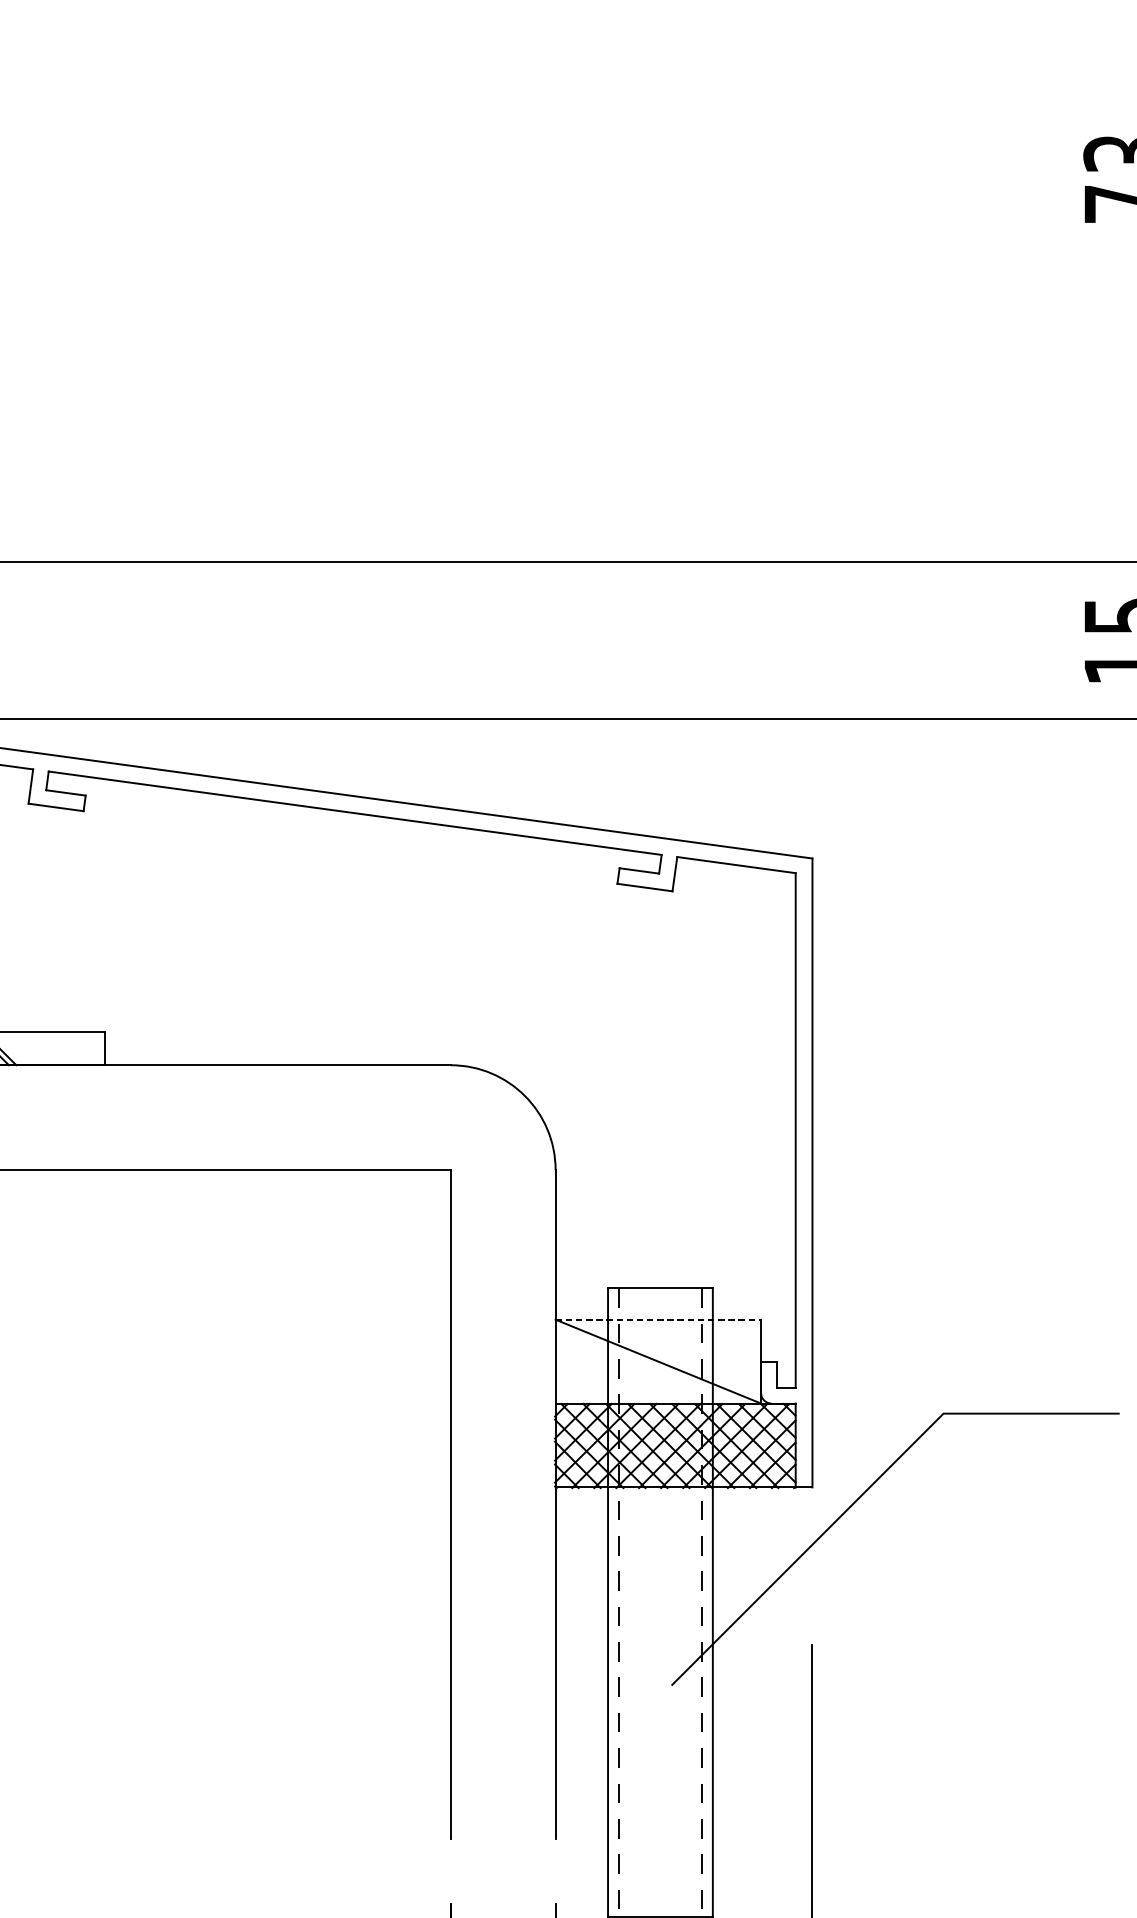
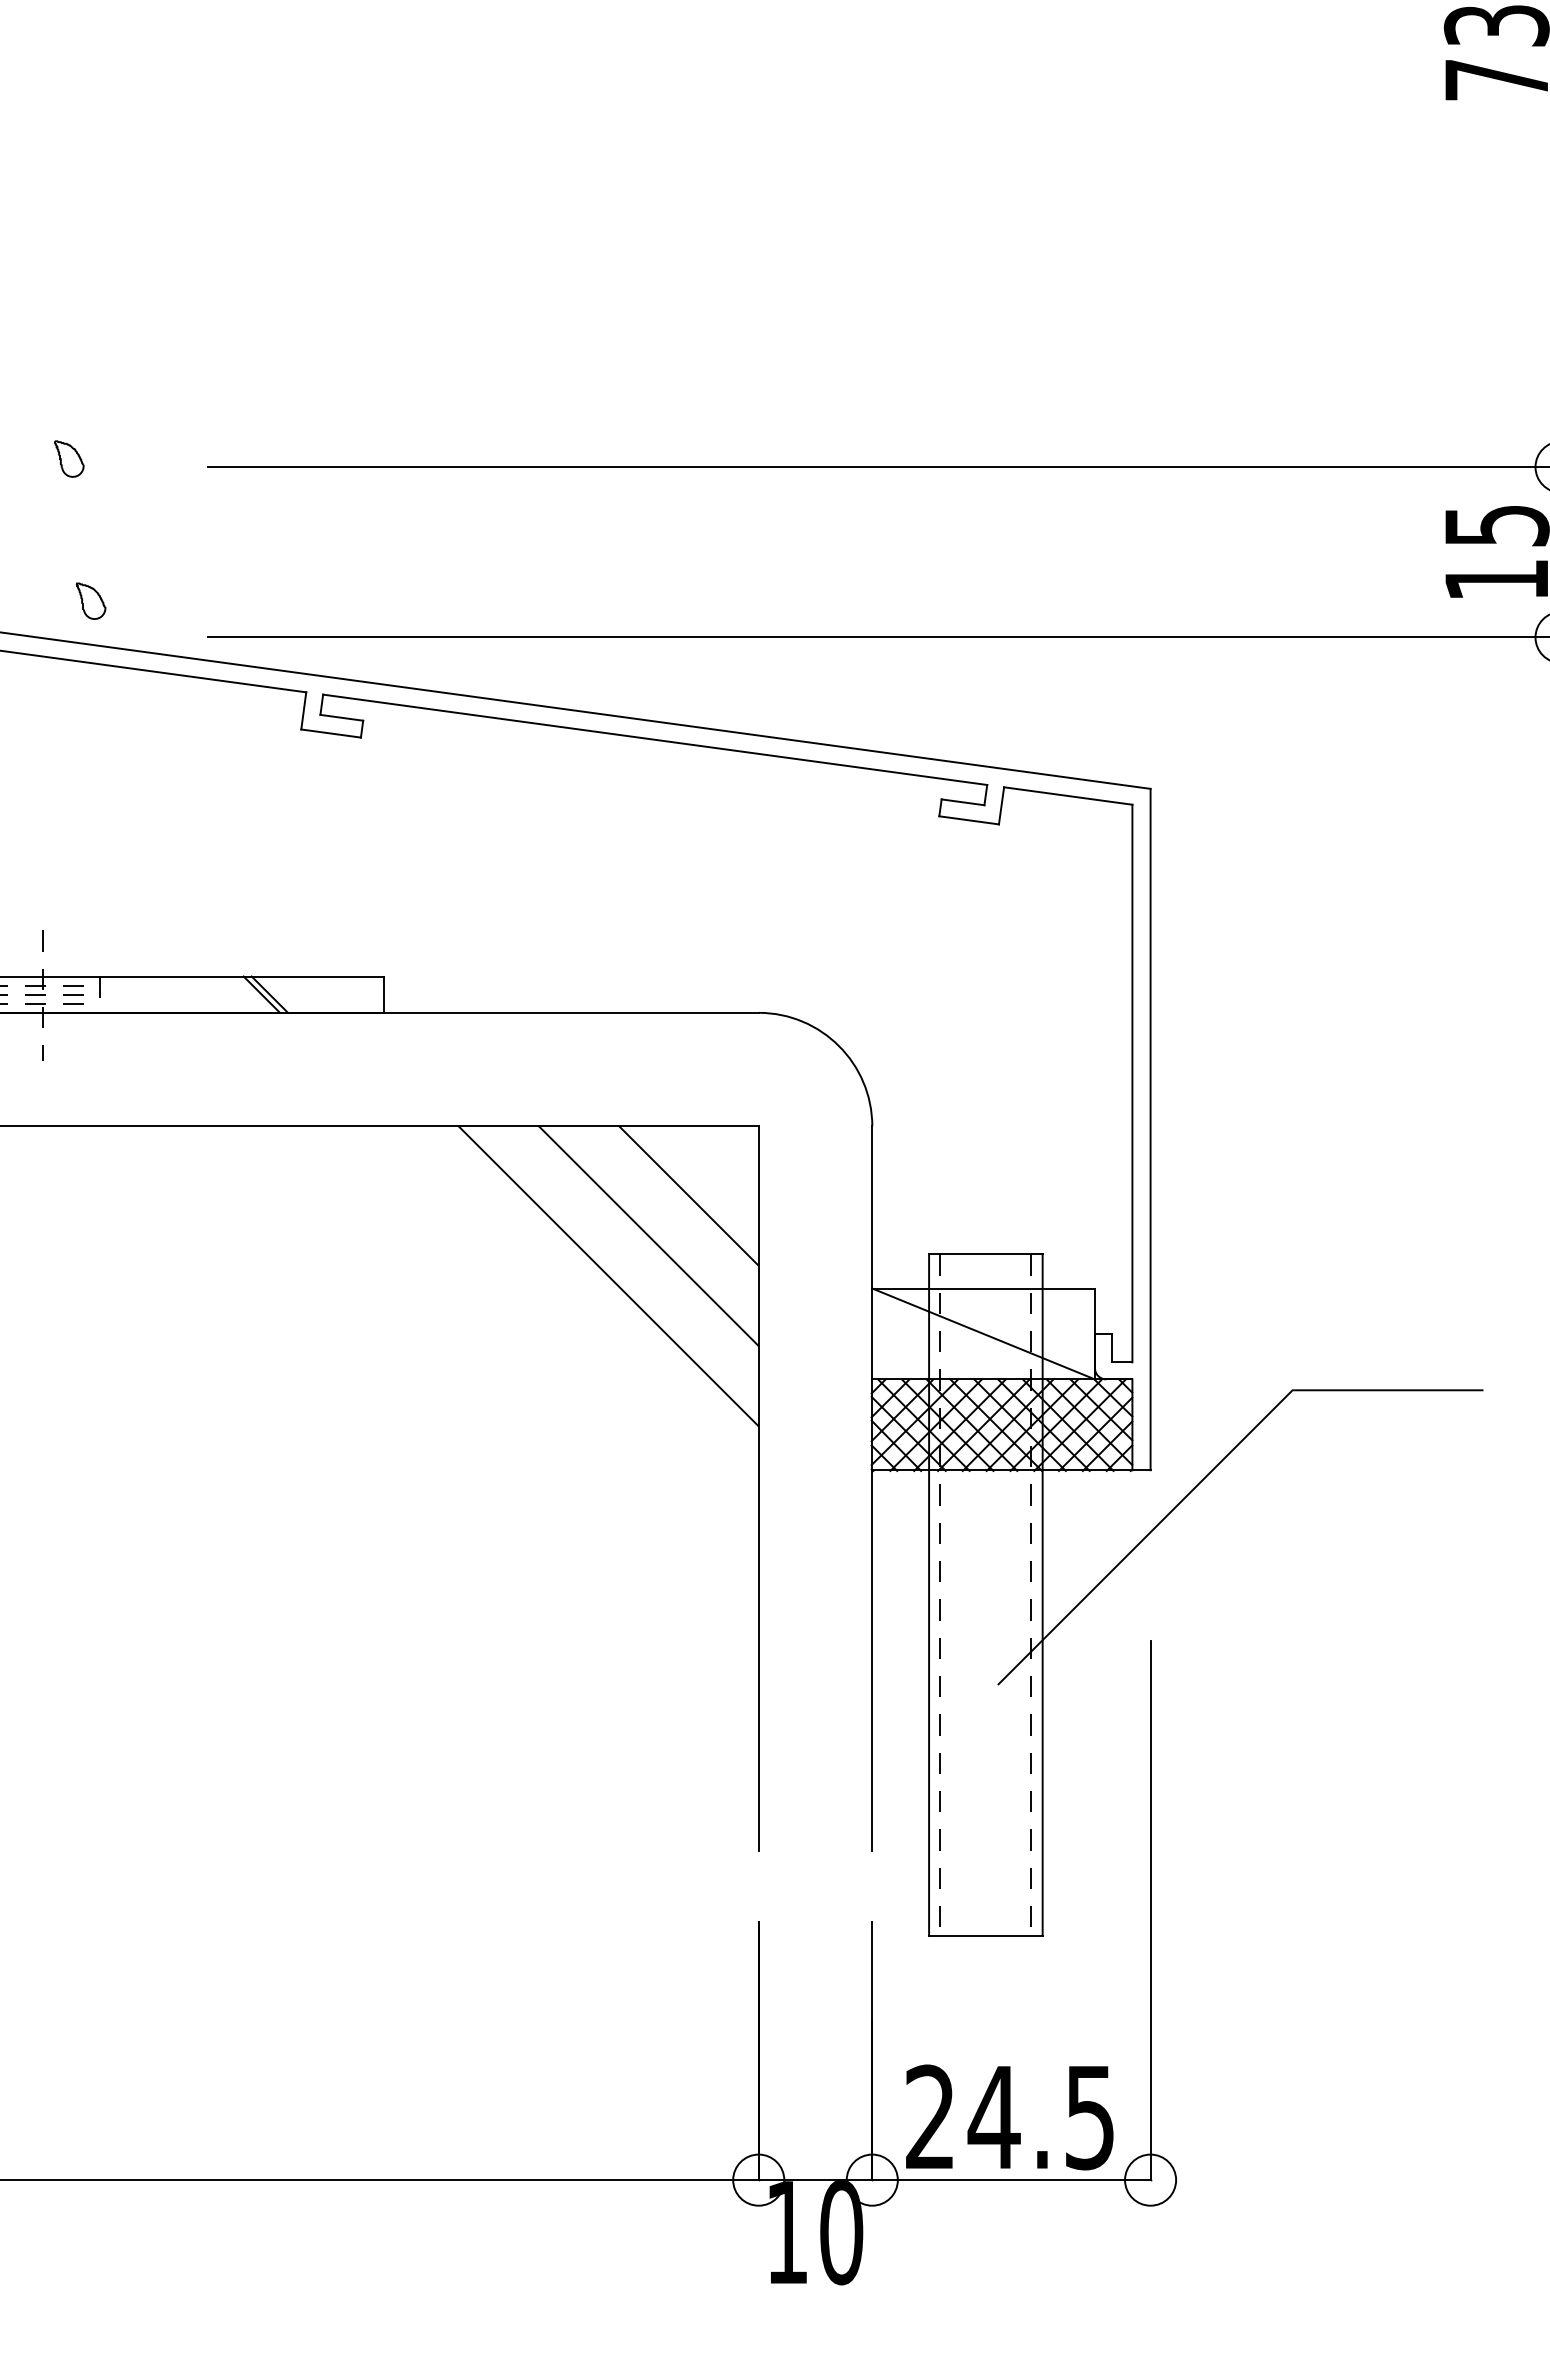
line: (385, 1233) -> (688, 1195), added
line: (349, 1270) -> (648, 1235), added
line: (312, 1308) -> (608, 1276), added
line: (659, 1319) -> (984, 1288), dashed -> solid

